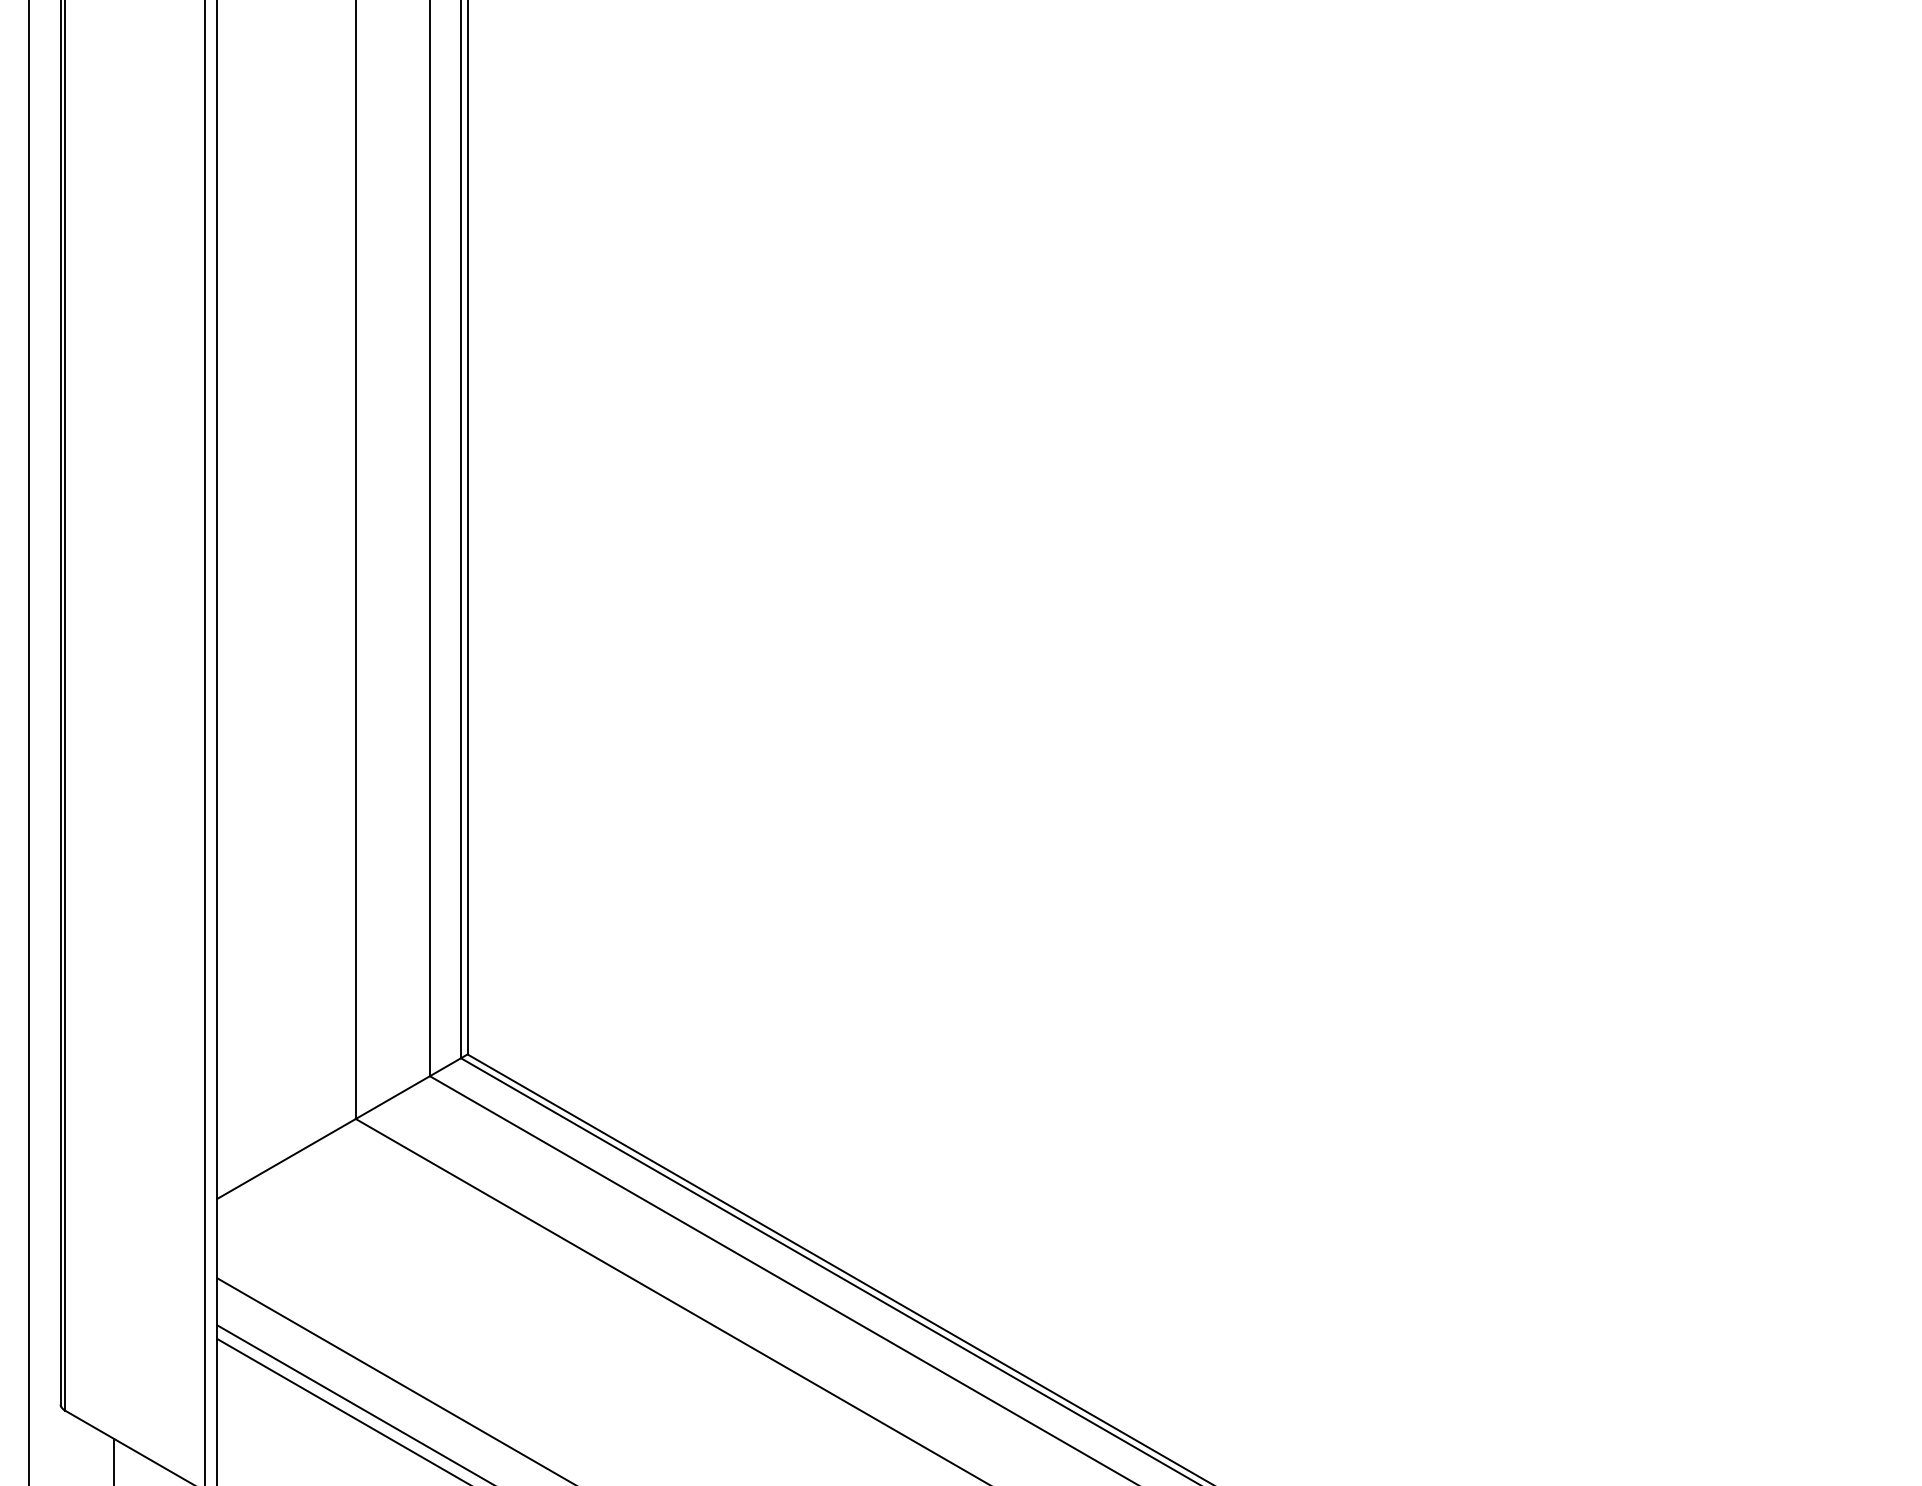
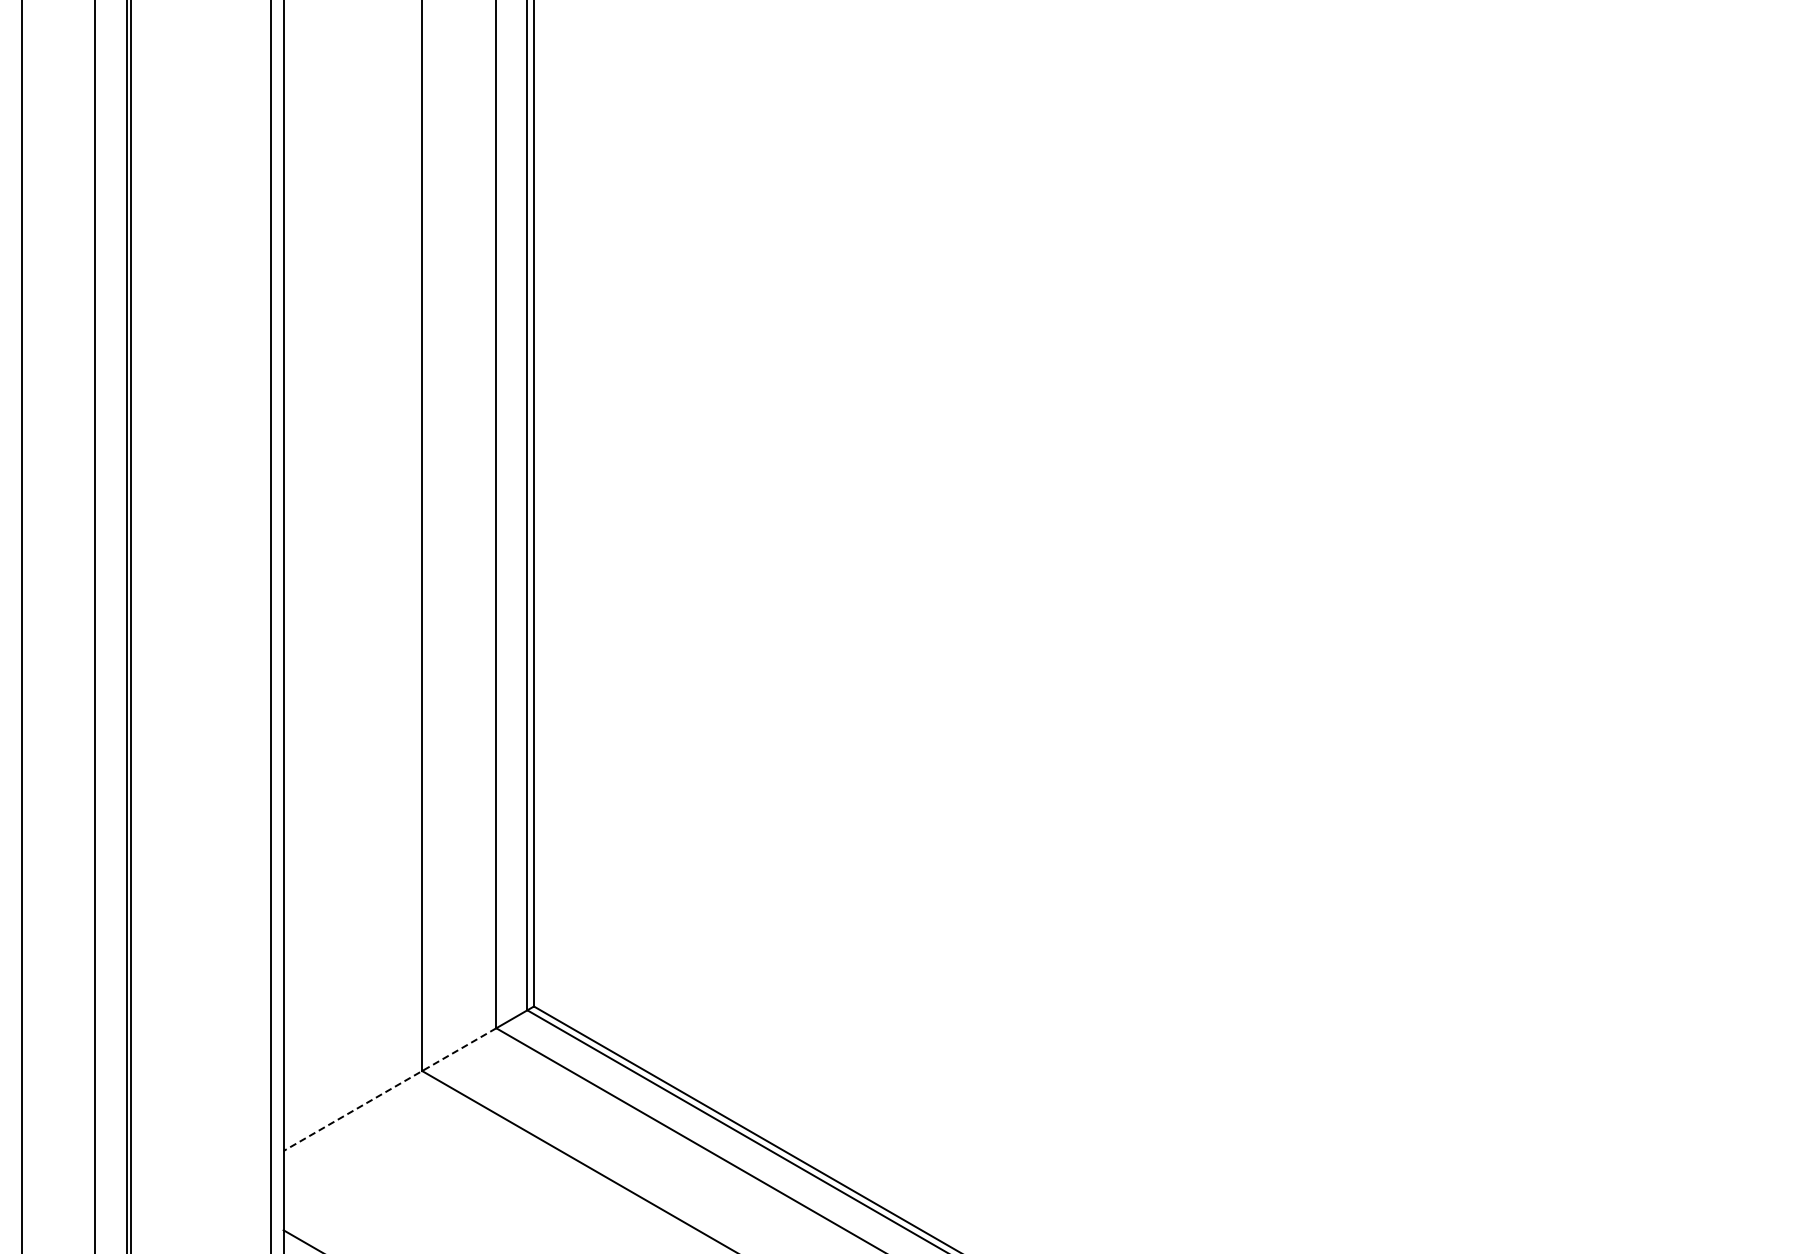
line: (323, 1137) -> (389, 1089), solid -> dashed

